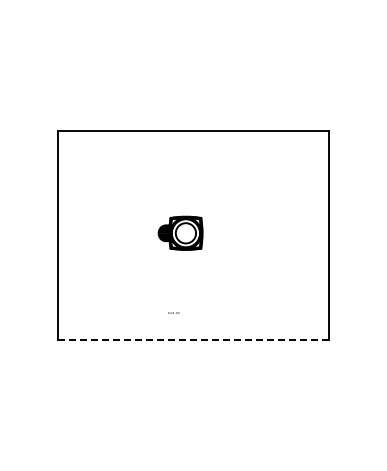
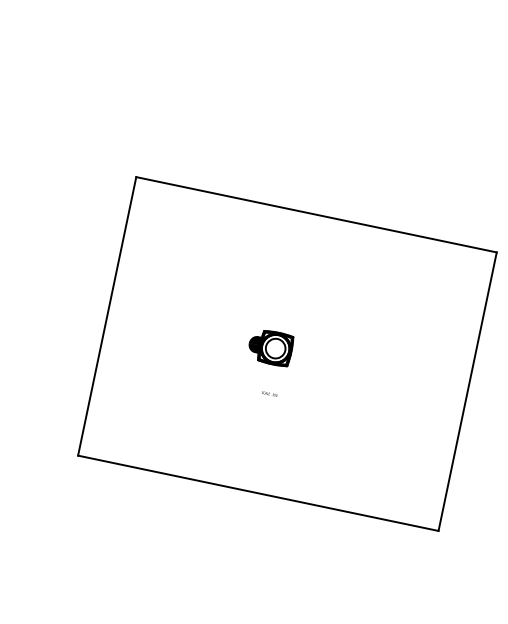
part: (179, 233) -> (269, 347), size x0.71
text: (173, 312) -> (269, 393), moved
line: (193, 340) -> (258, 493), dashed -> solid

